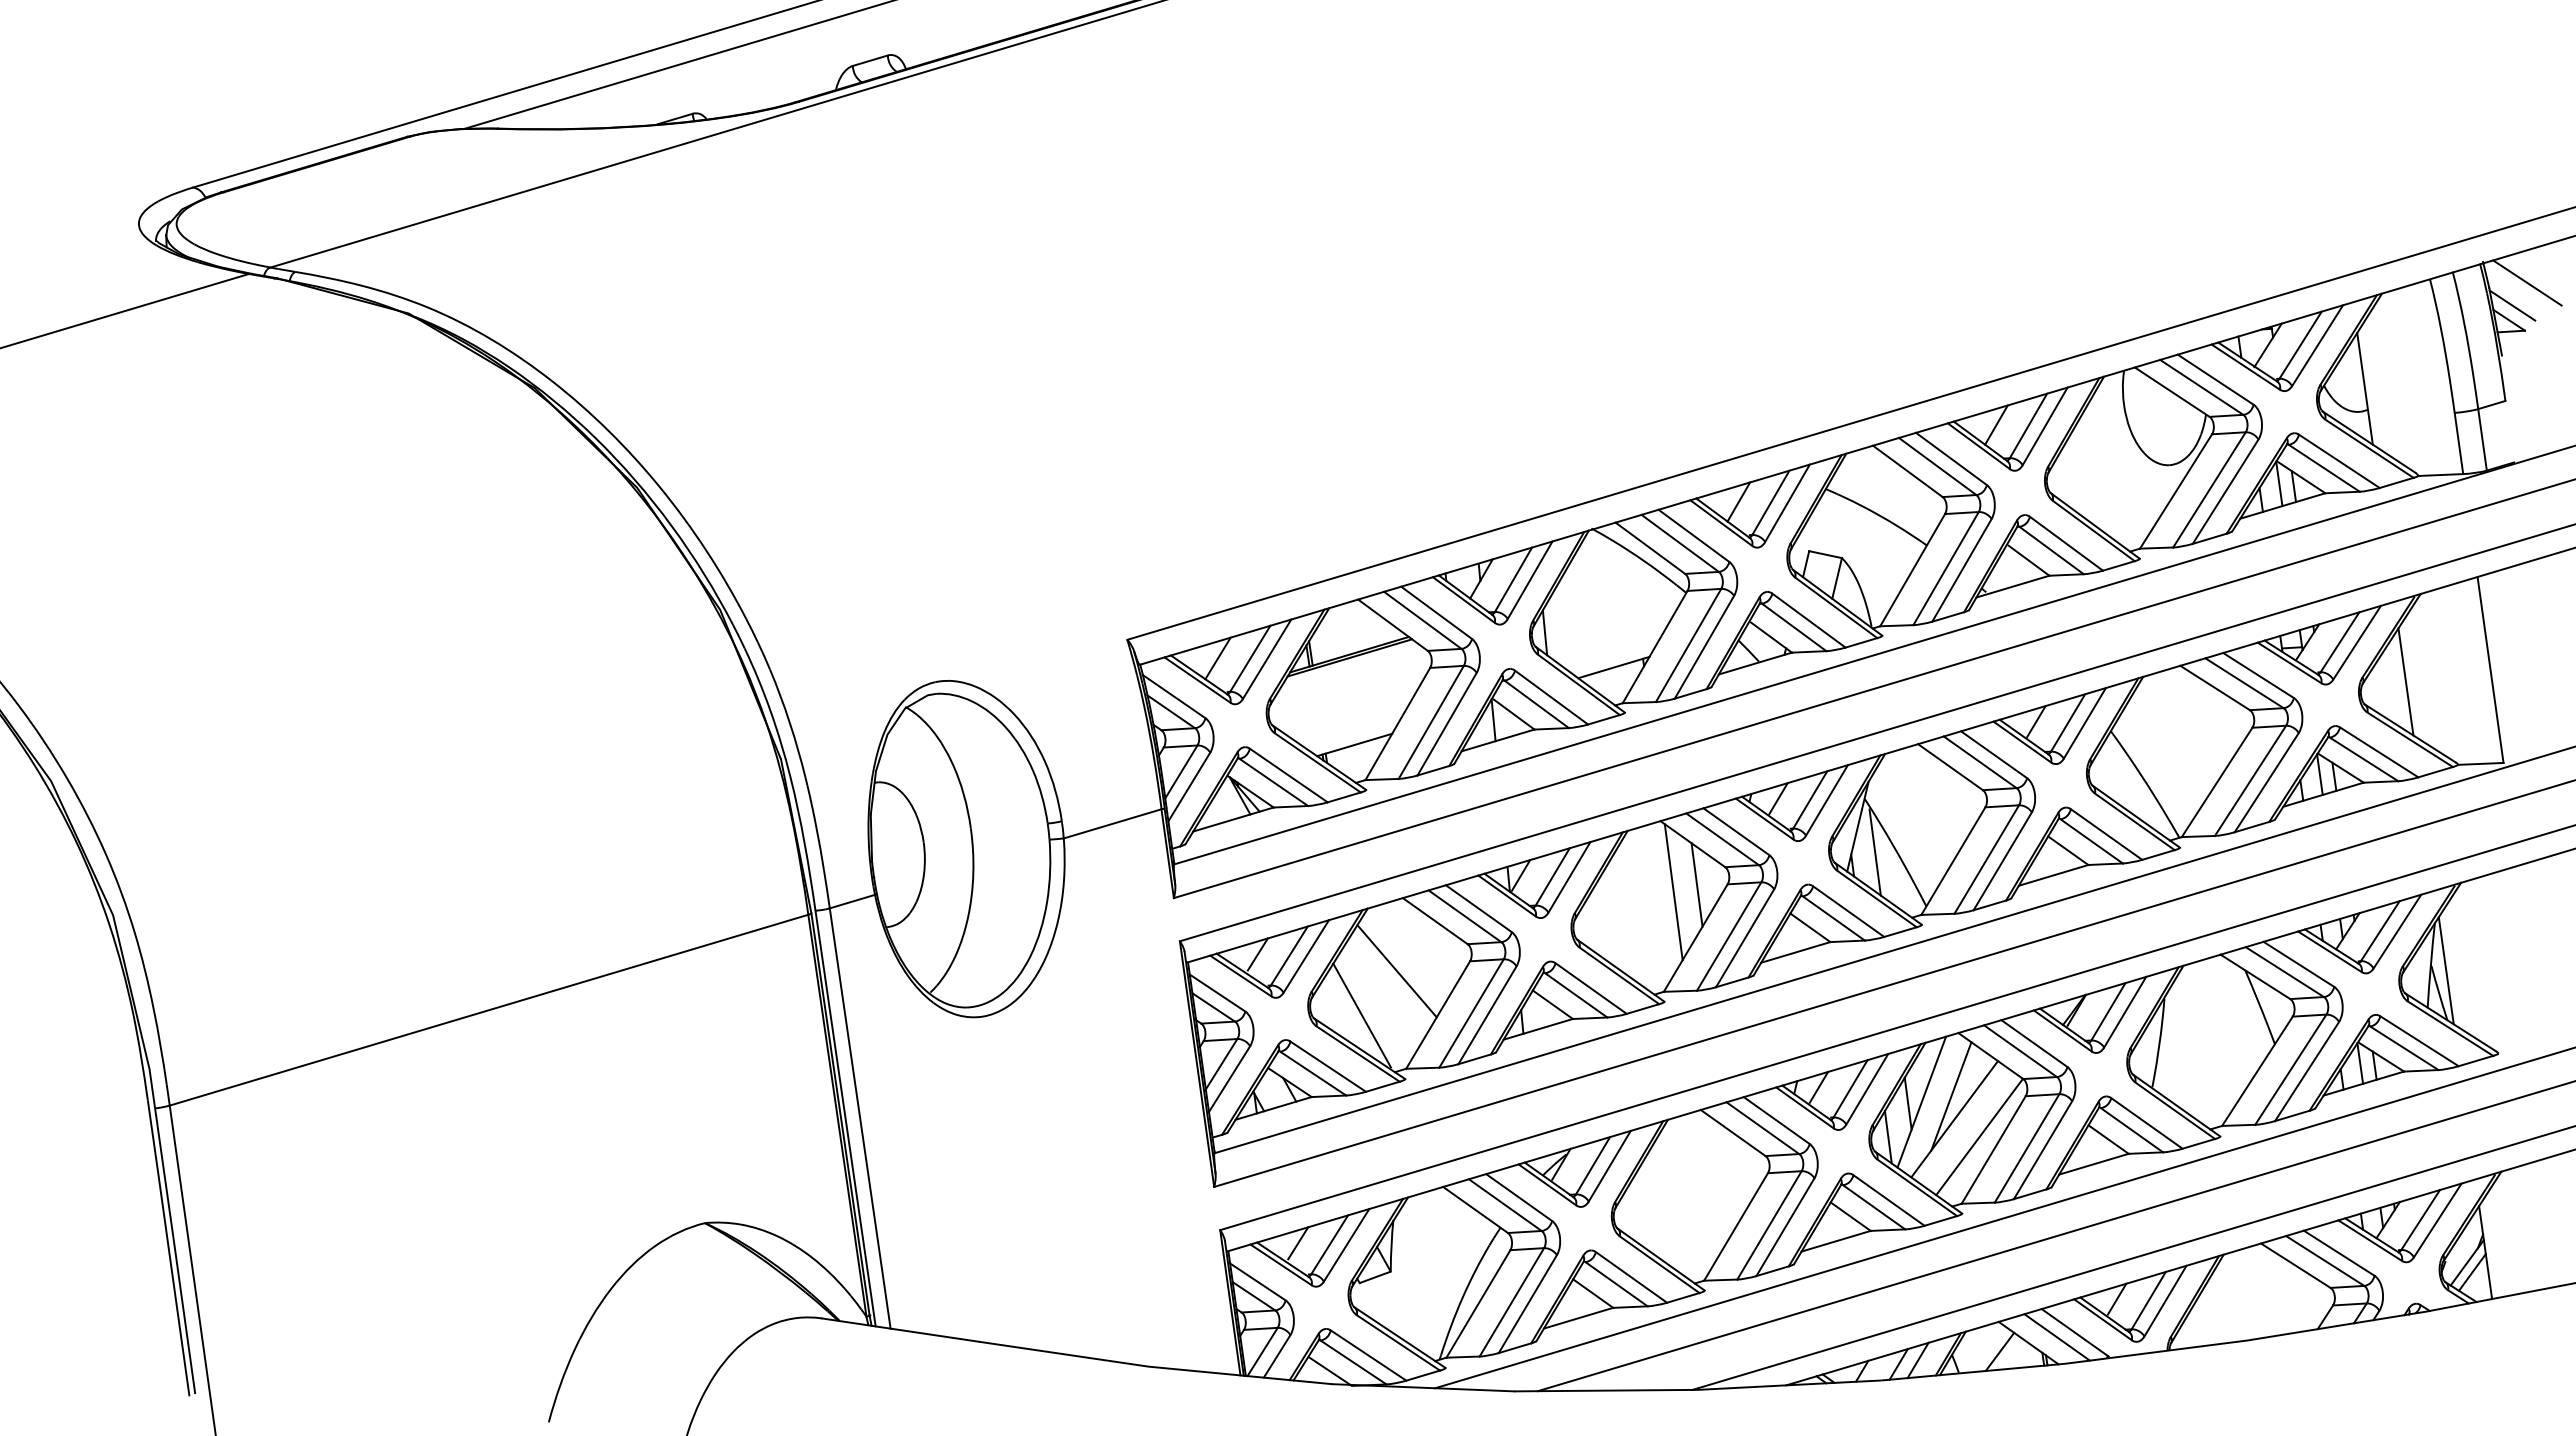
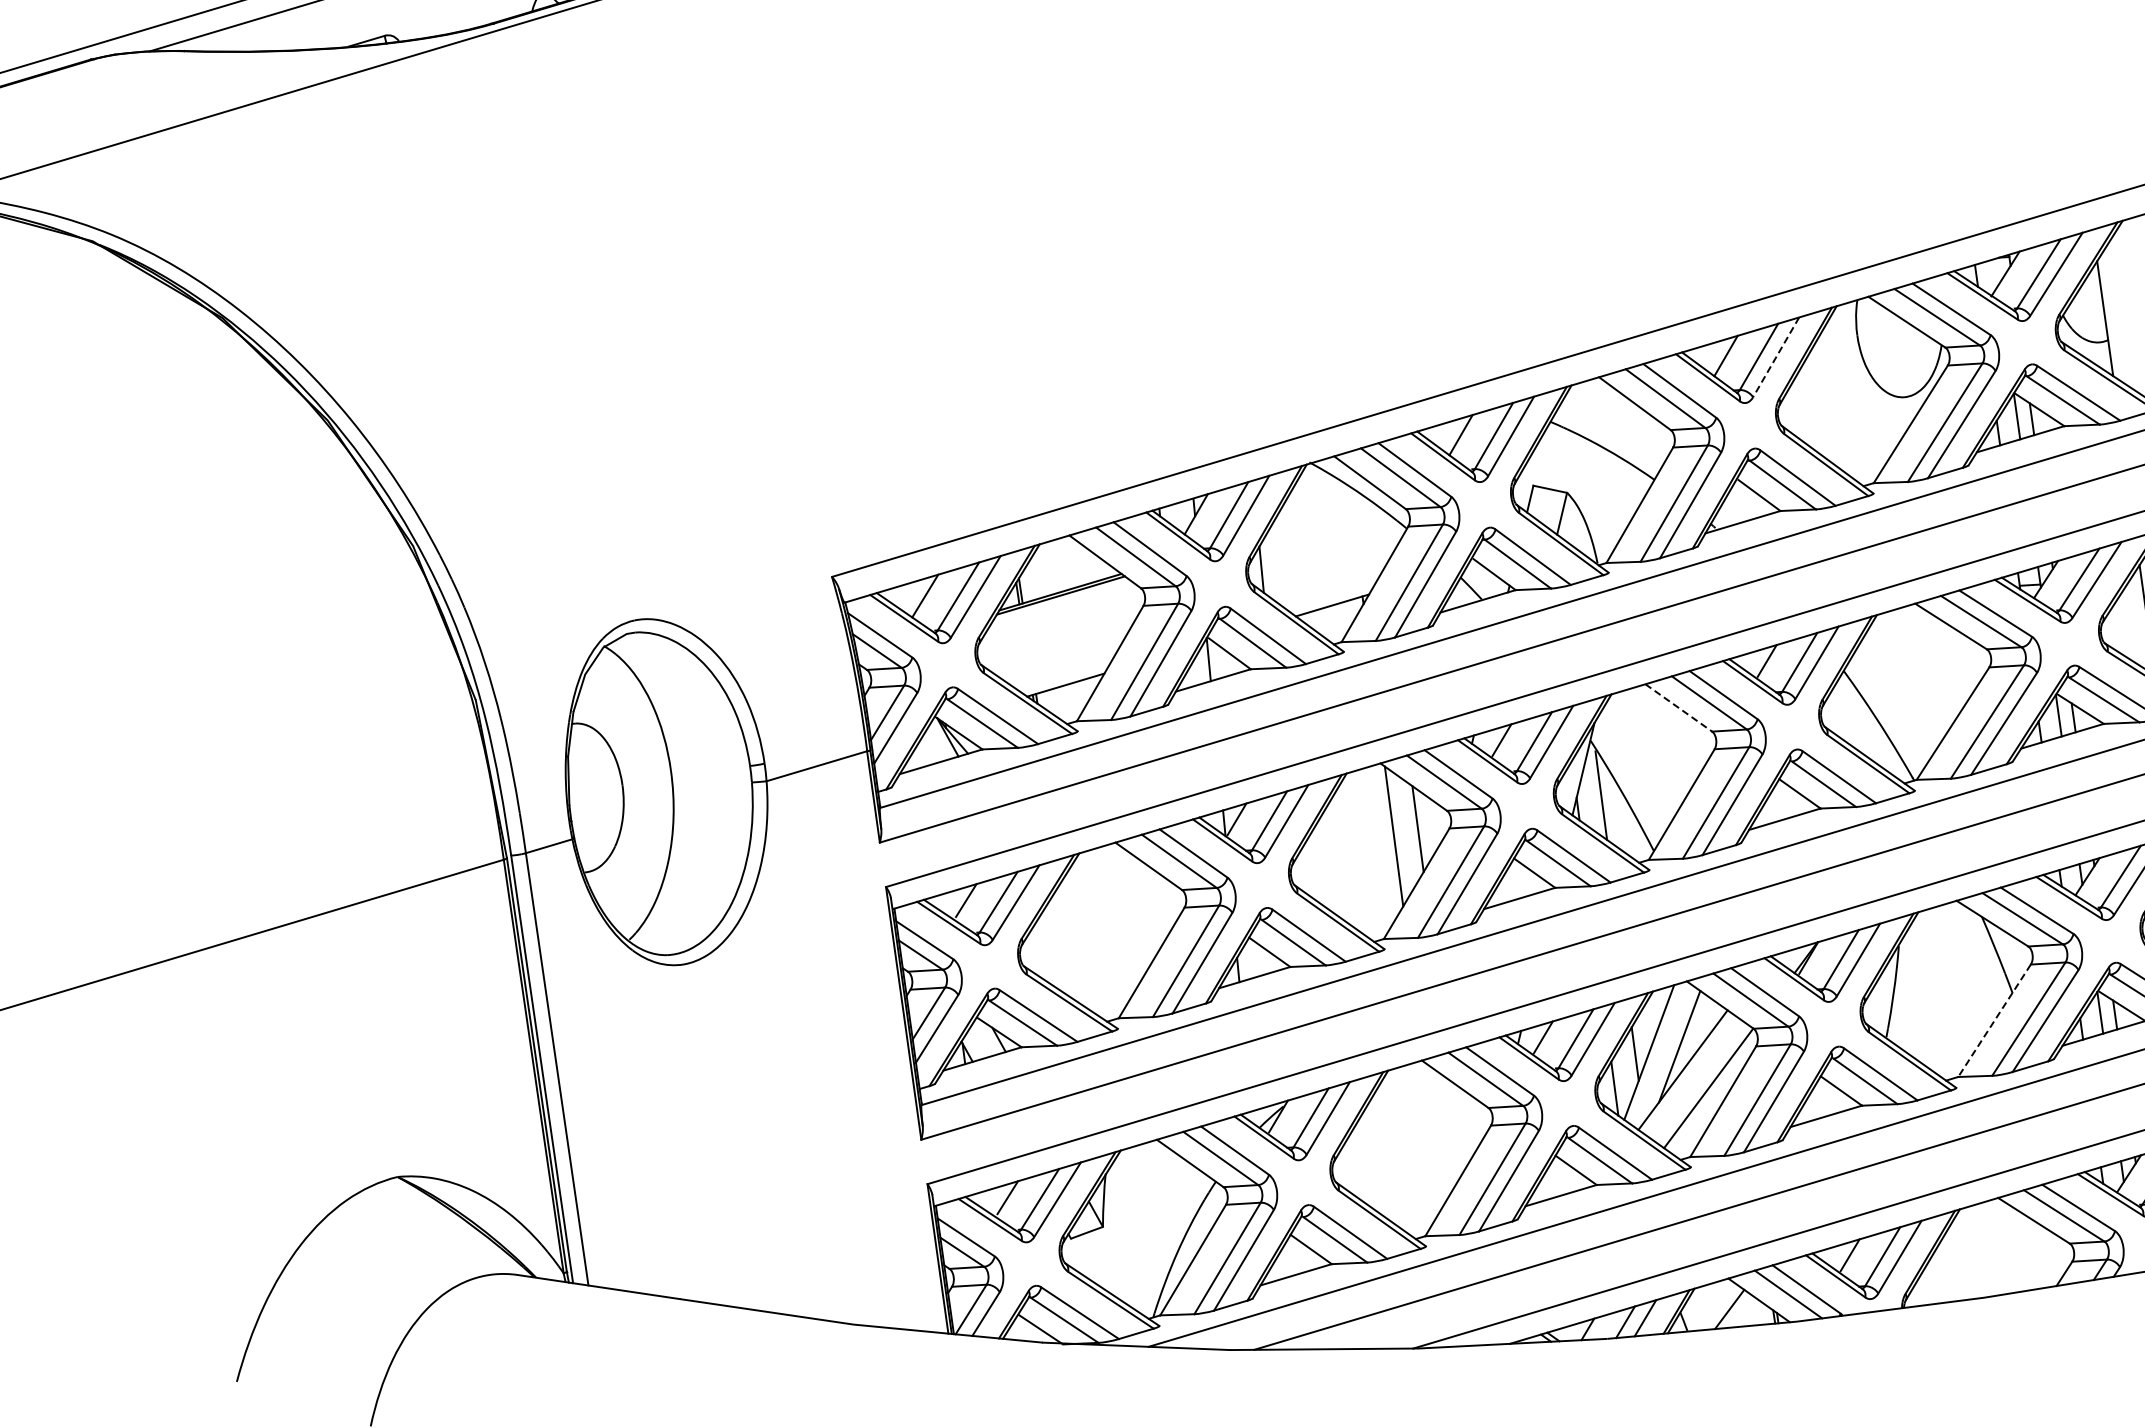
line: (2045, 426) -> (1776, 357), solid -> dashed
line: (1950, 767) -> (1678, 708), solid -> dashed
line: (1396, 971) -> (1108, 918), removed
line: (1361, 1015) -> (1072, 963), removed
line: (2257, 1071) -> (1994, 1020), solid -> dashed

